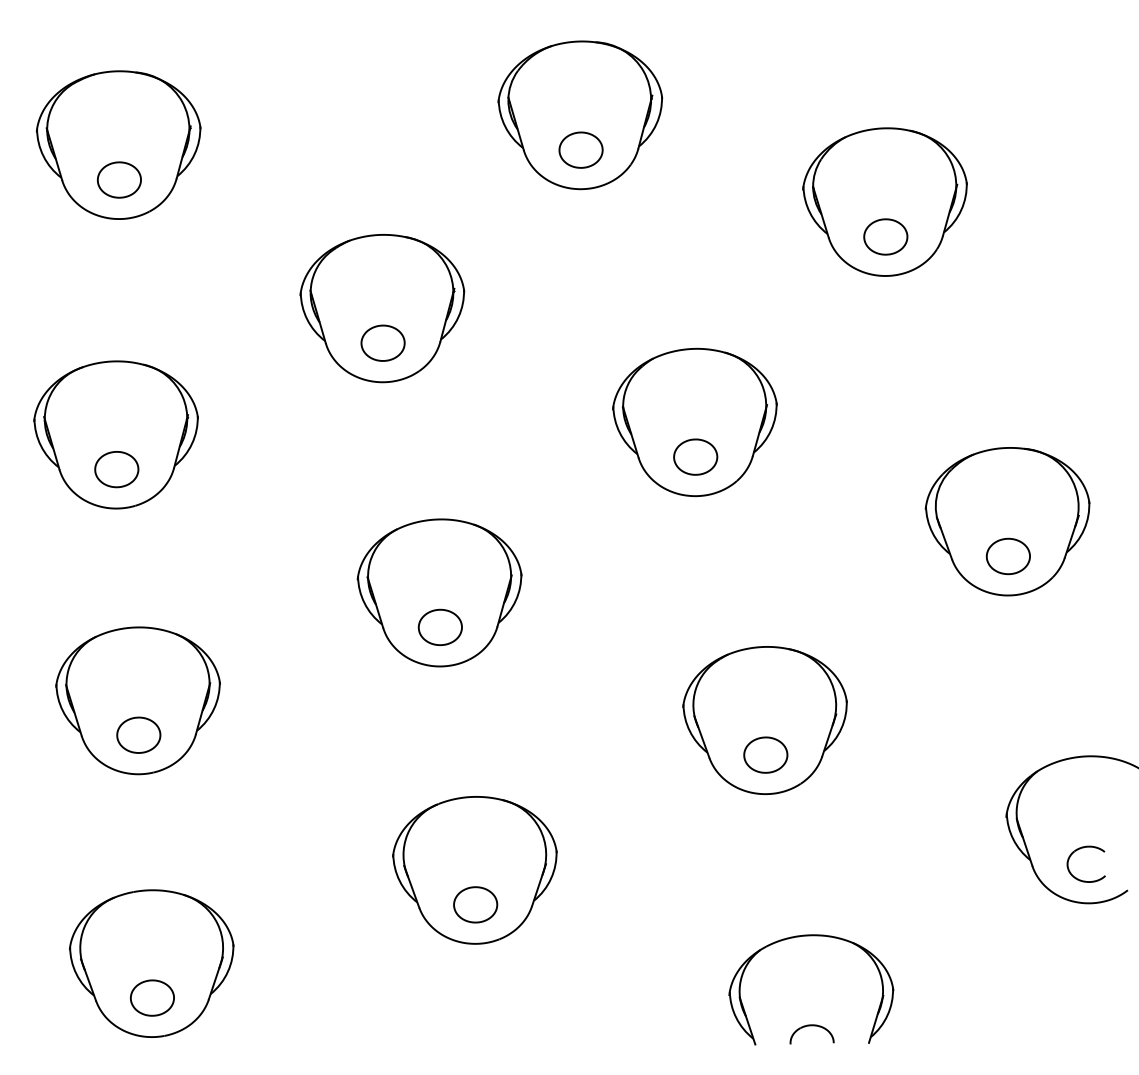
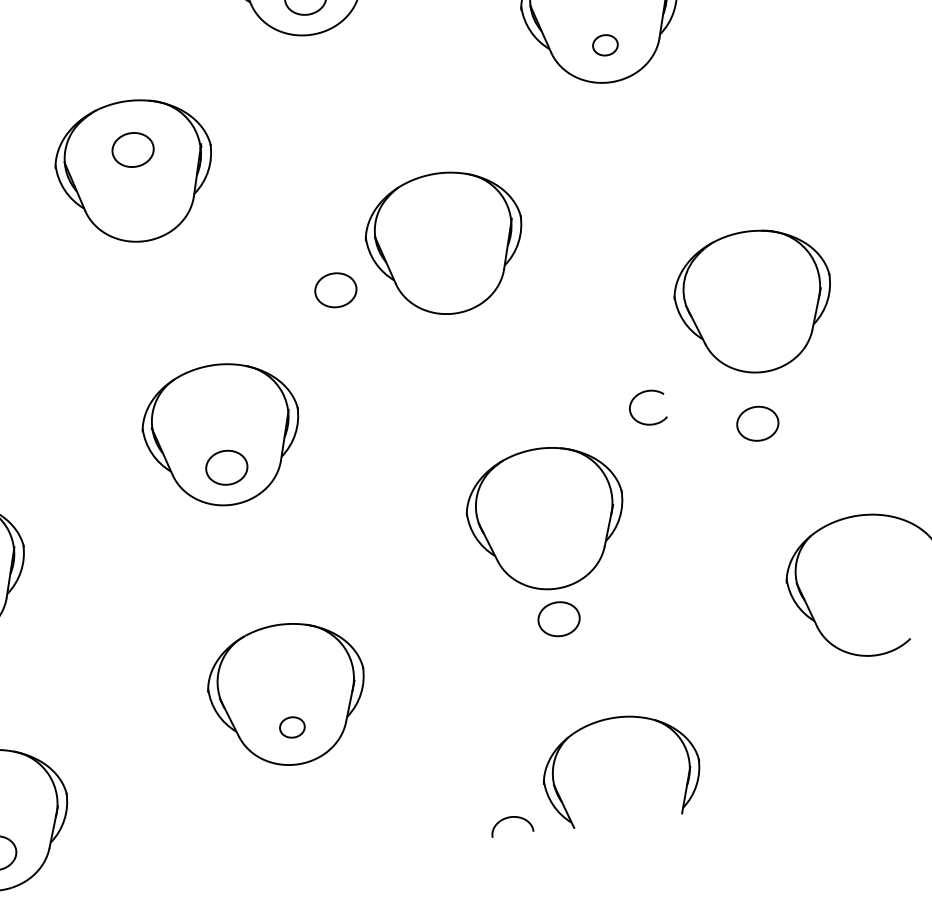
part: (885, 236) -> (605, 44), size x0.6
part: (382, 342) -> (132, 149), moved
part: (695, 456) -> (335, 289), moved
part: (1007, 556) -> (756, 423), moved
part: (765, 754) -> (558, 618), moved
part: (1080, 849) -> (640, 394), moved
part: (475, 904) -> (292, 727), size x0.6
part: (811, 1026) -> (510, 818), moved

